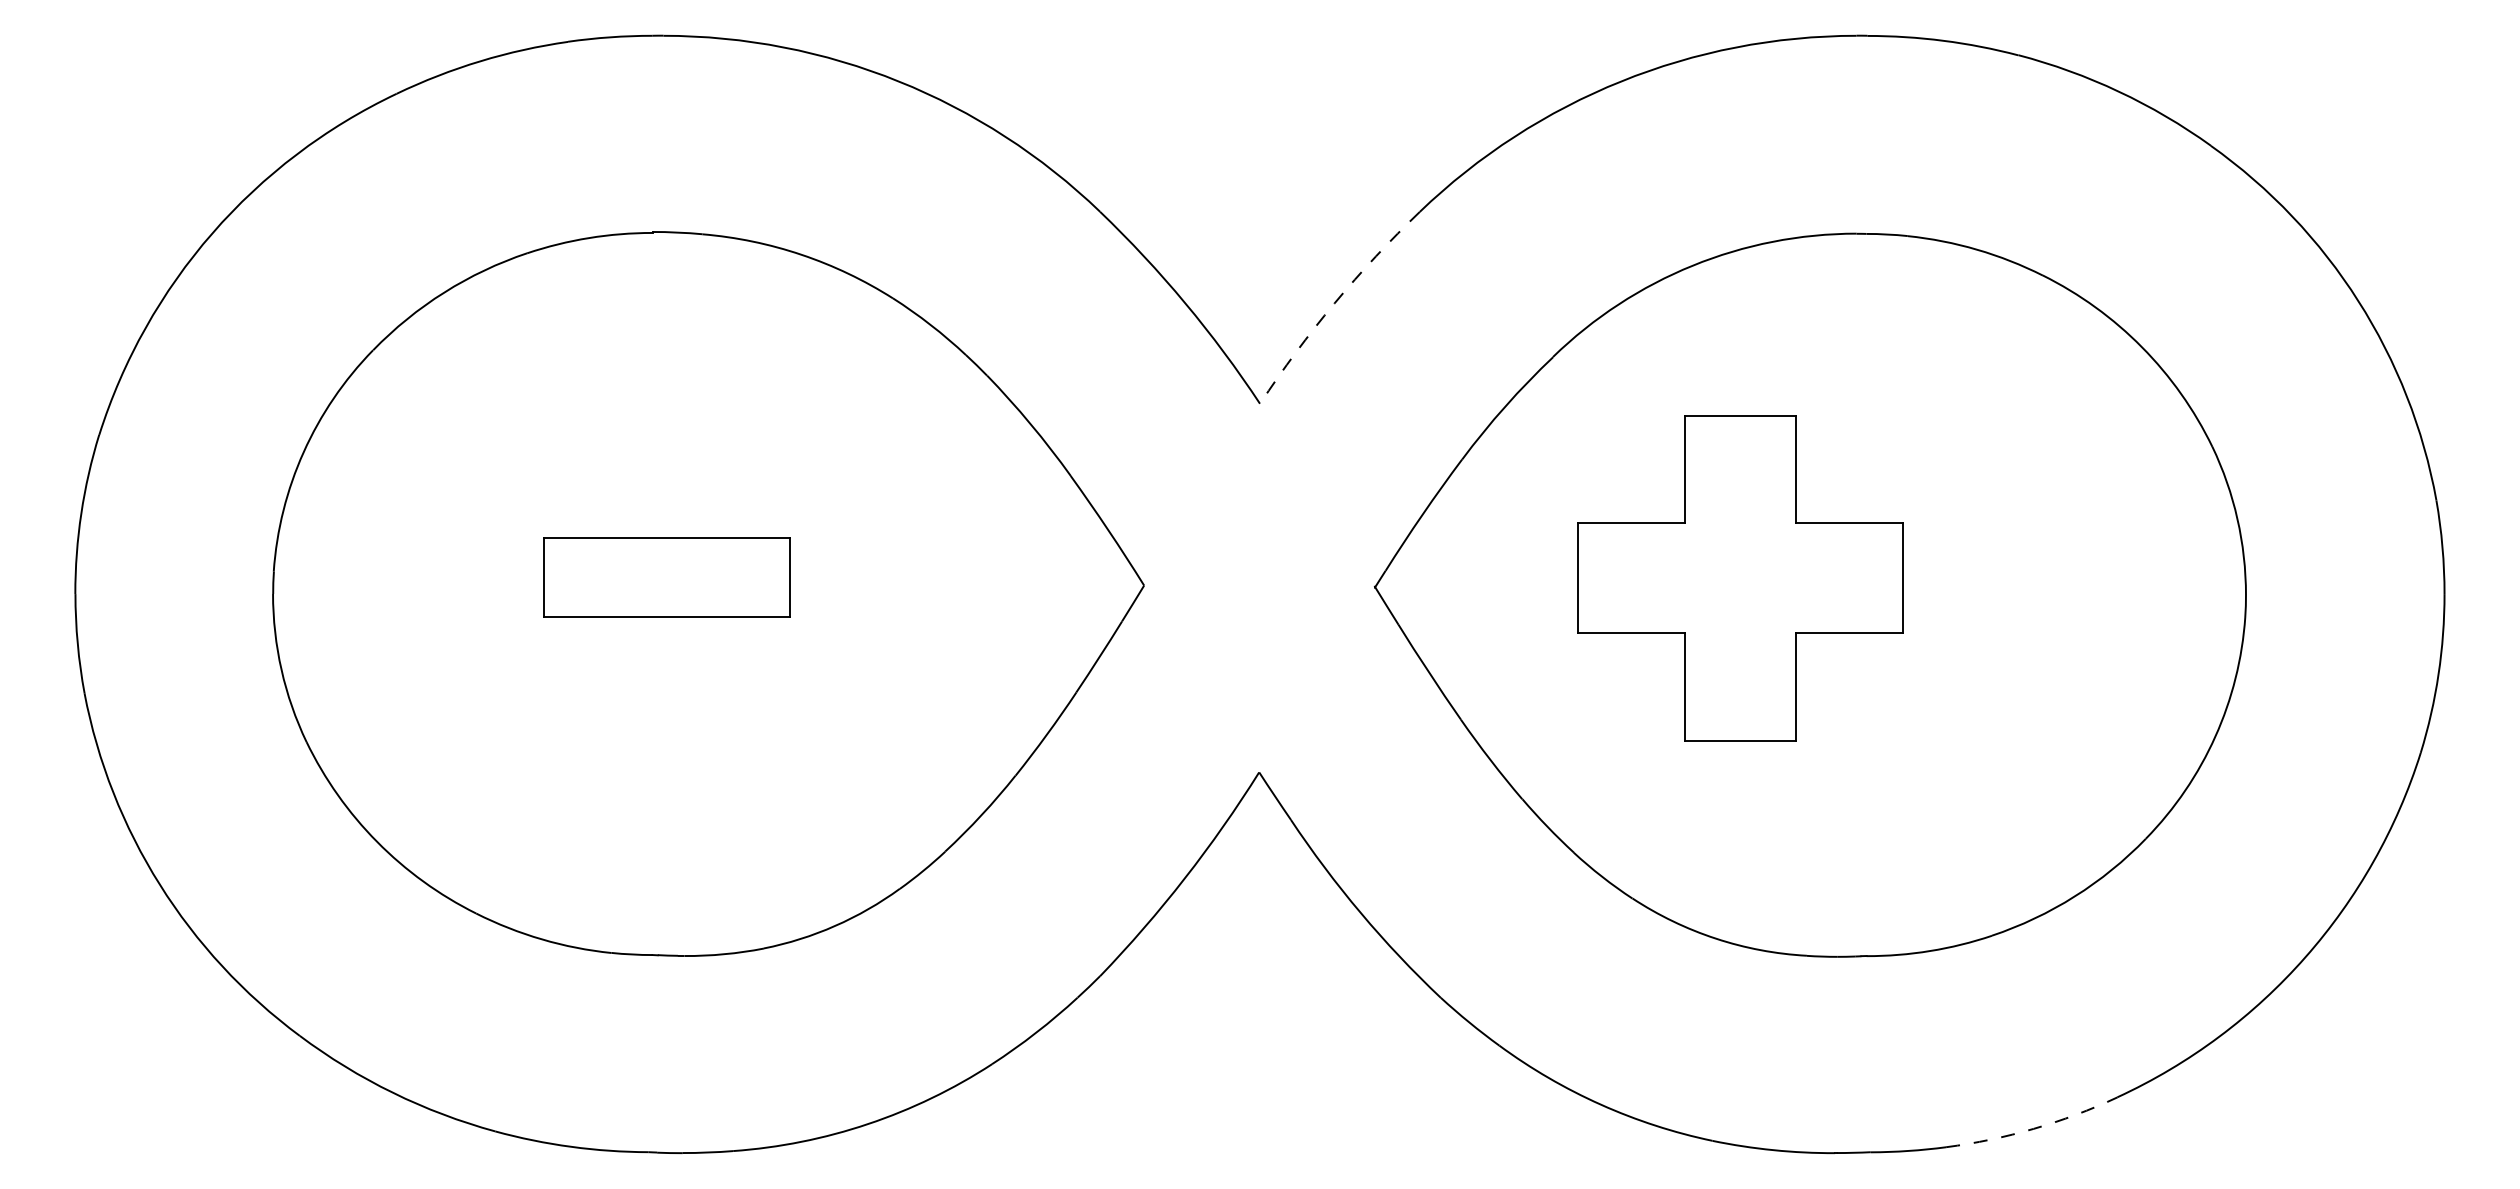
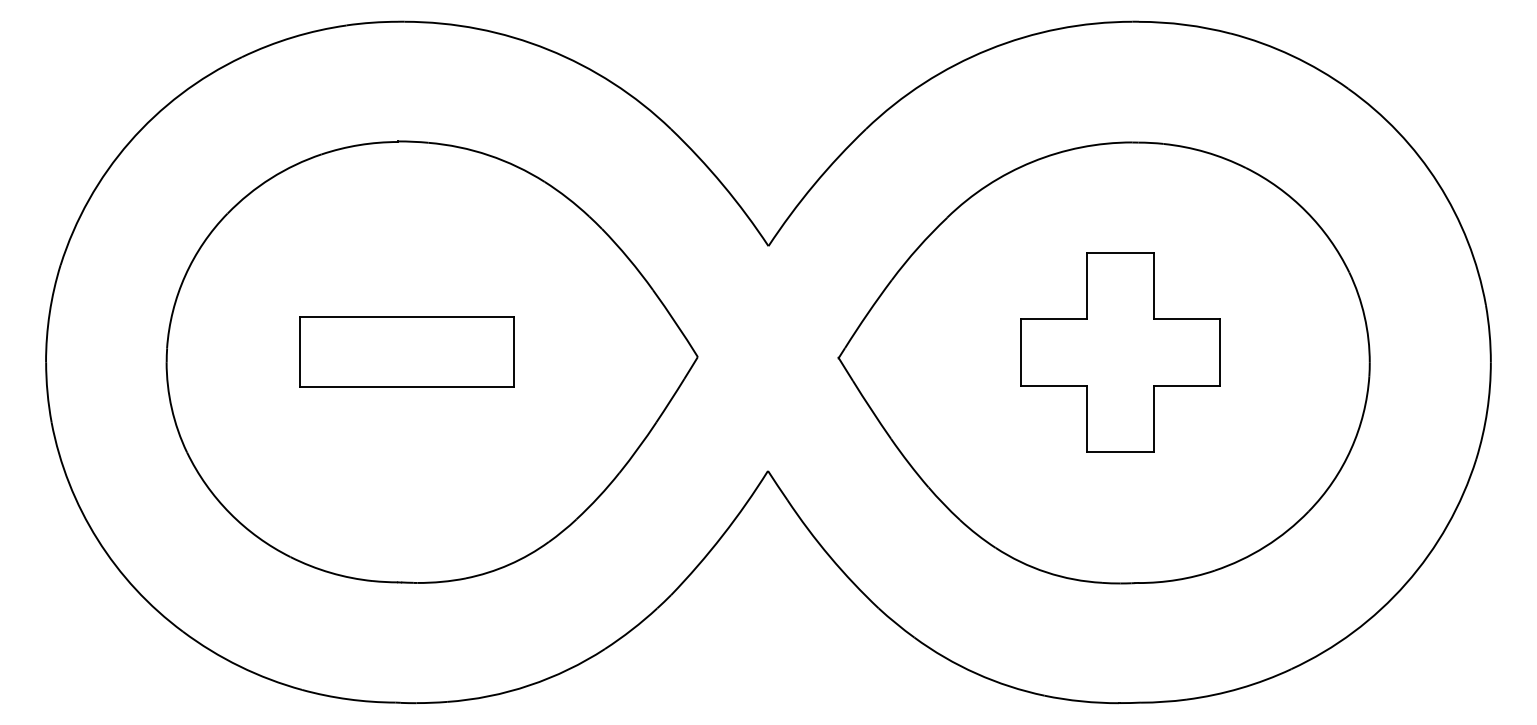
arc: (1335, 302) -> (814, 184), dashed -> solid
part: (666, 576) -> (406, 351), size x1.43
part: (1740, 578) -> (1120, 352), moved
arc: (2033, 1129) -> (1240, 688), dashed -> solid

